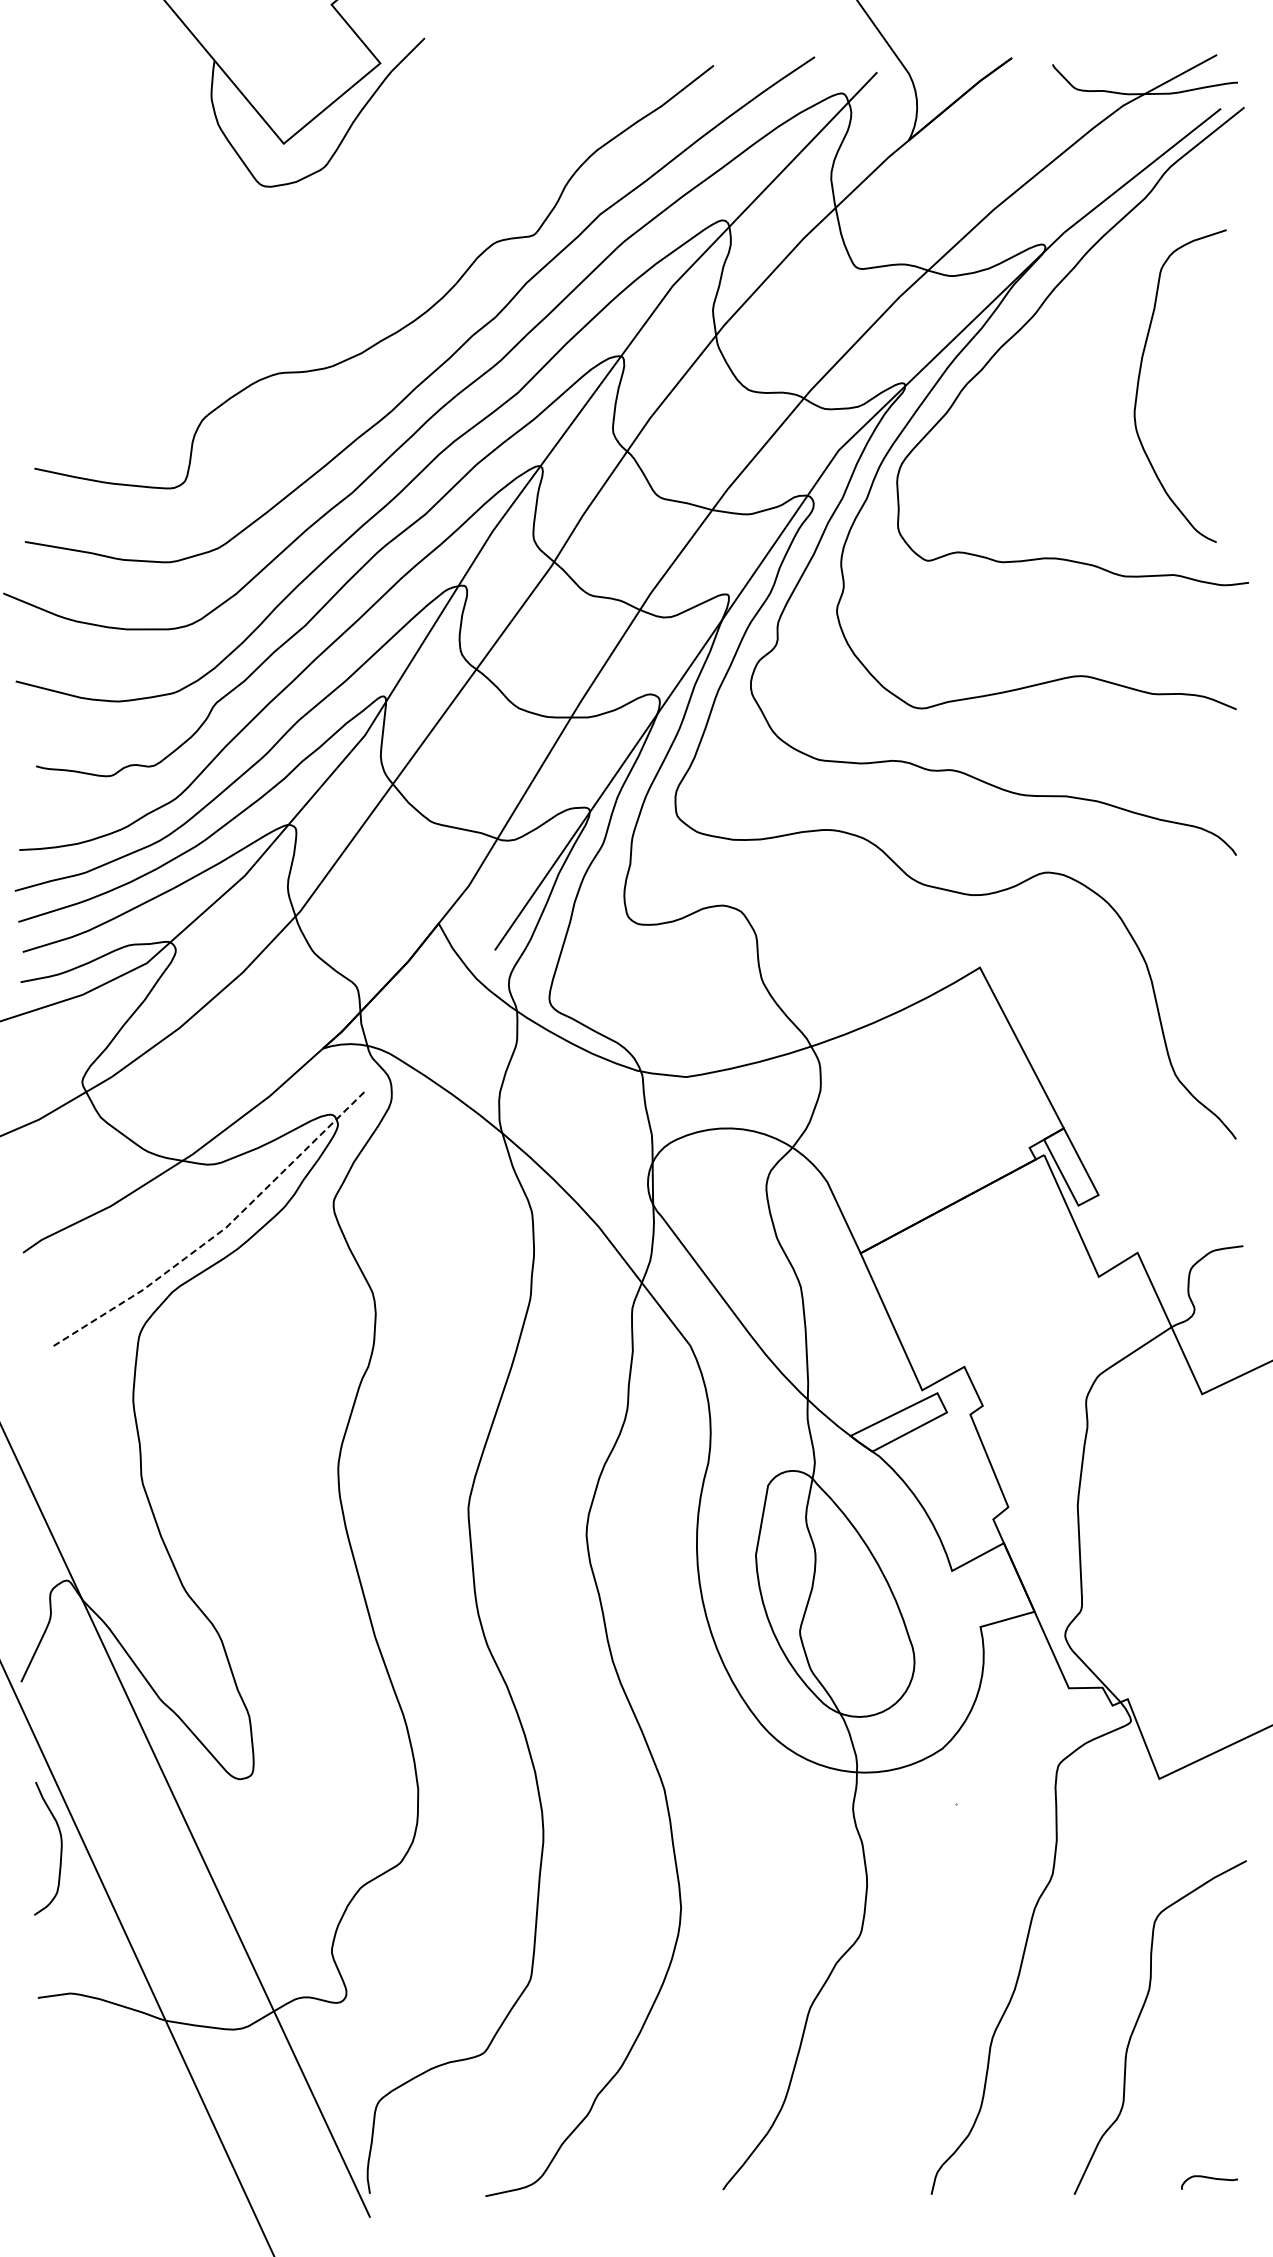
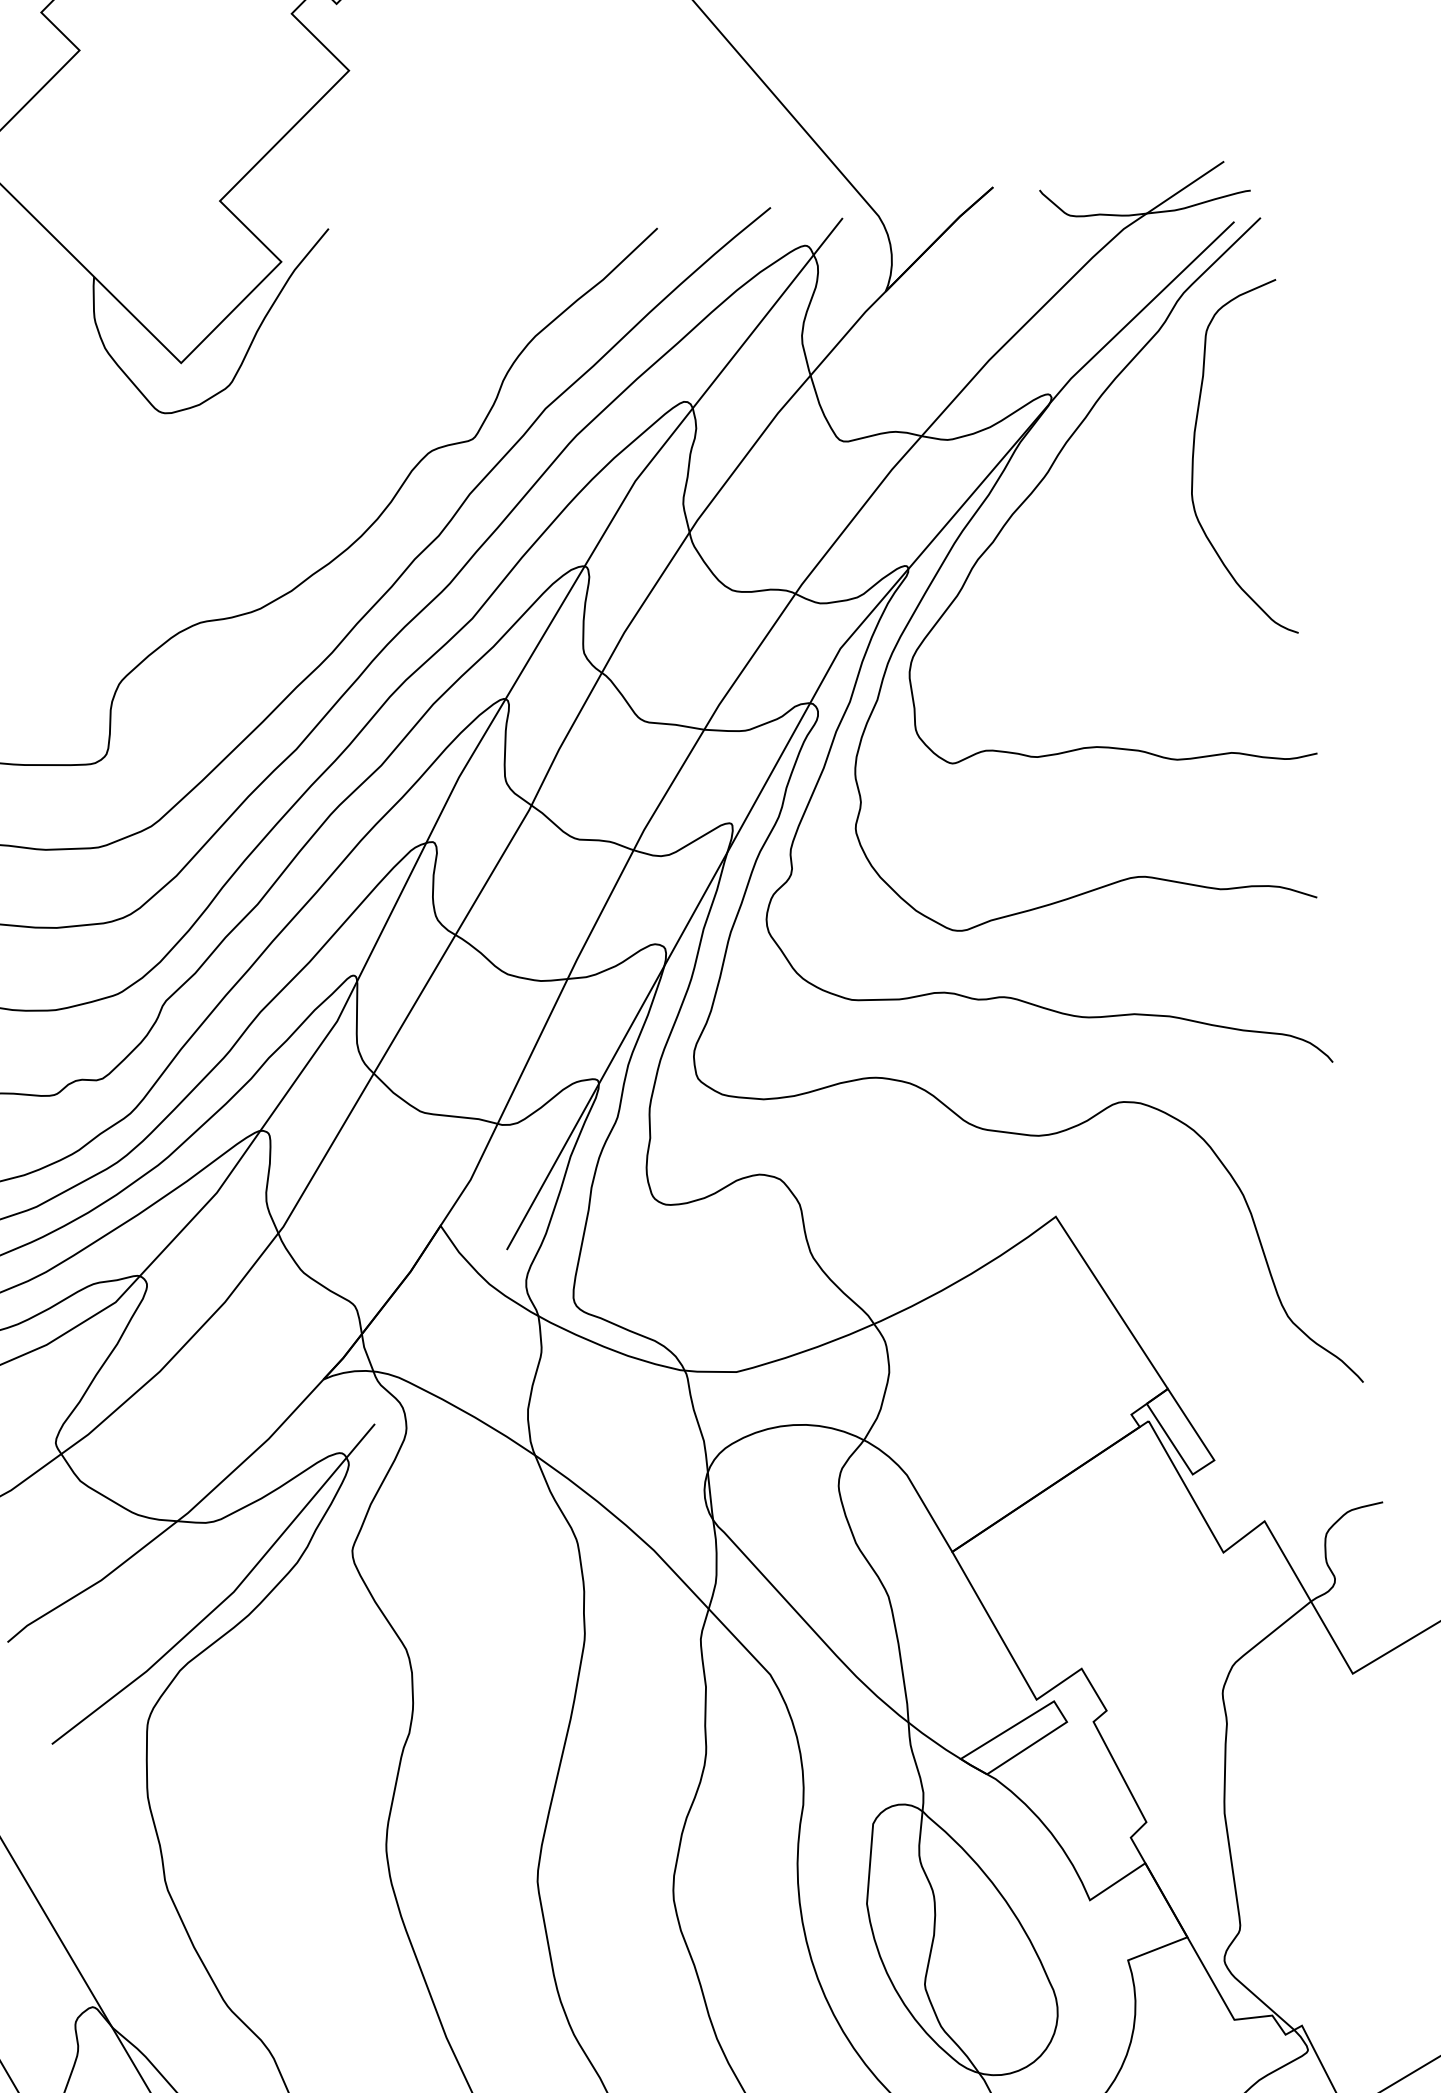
curve: (1139, 382) -> (1194, 461), moved
line: (218, 1233) -> (225, 1599), dashed -> solid

